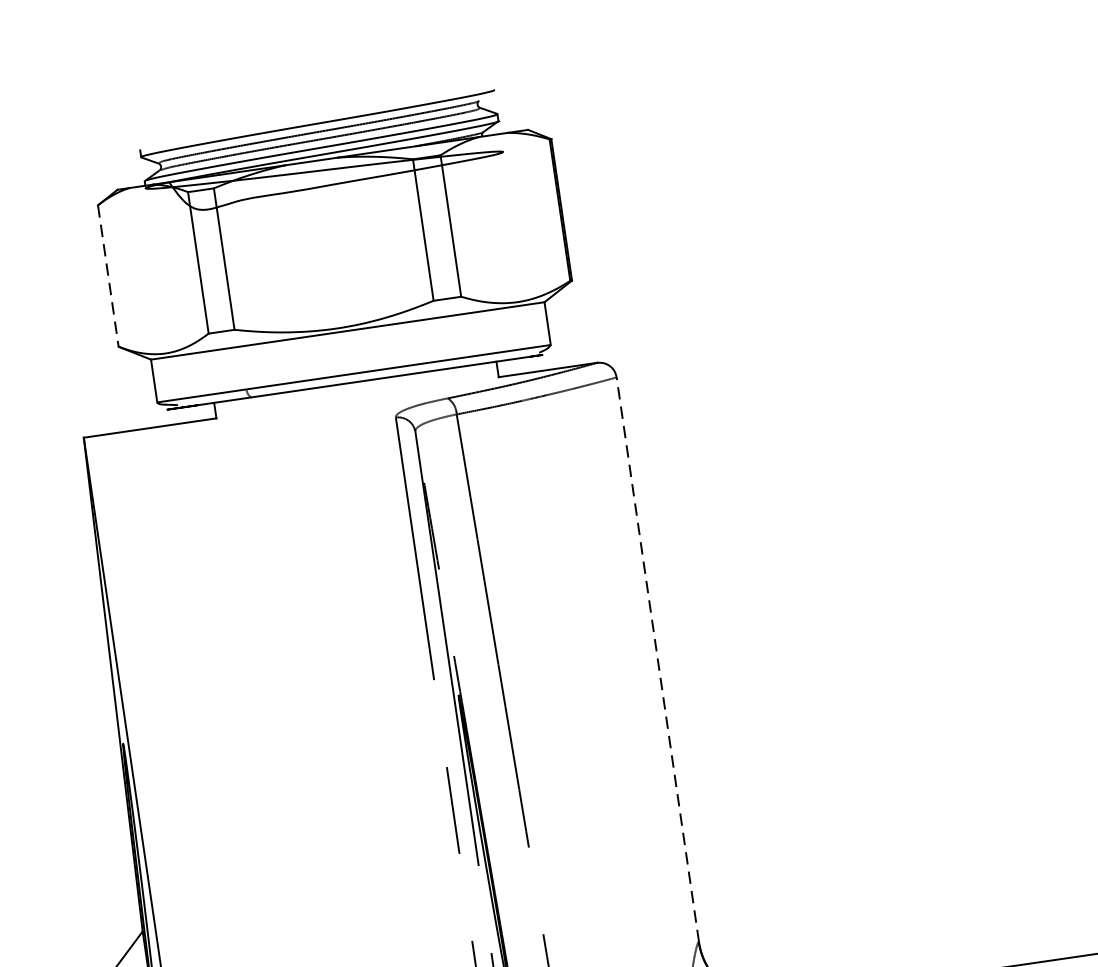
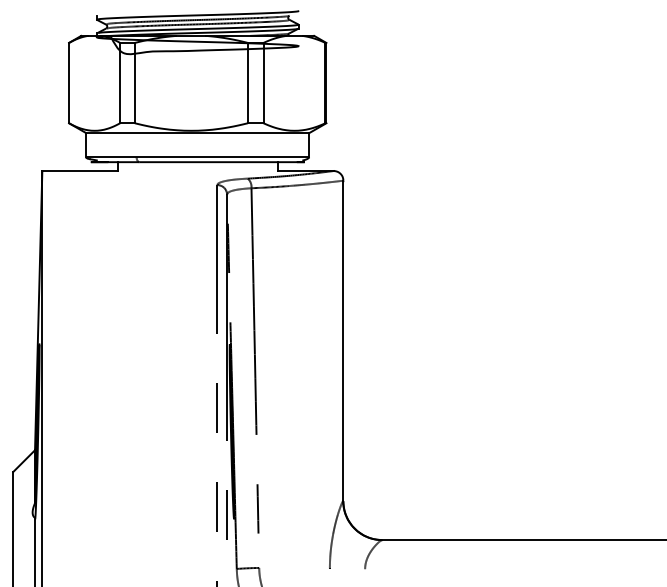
line: (109, 276) -> (69, 83), dashed -> solid
line: (657, 658) -> (343, 340), dashed -> solid

